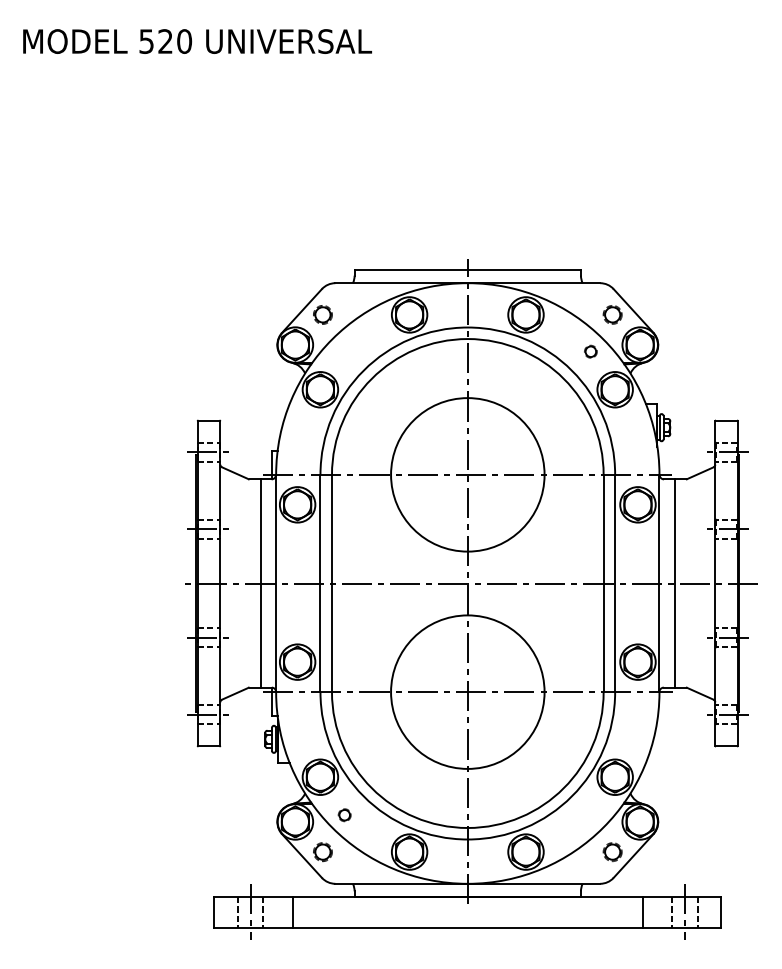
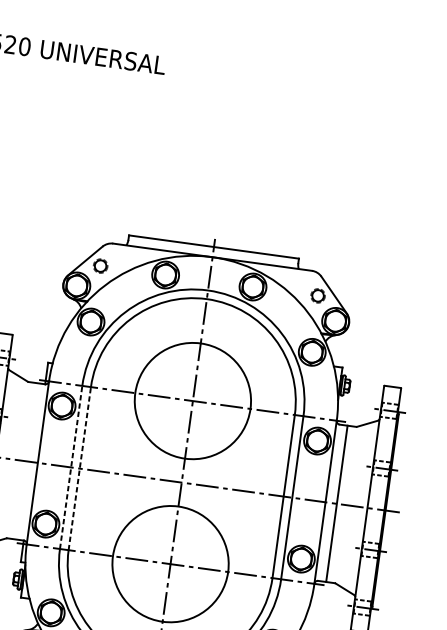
circle: (590, 351) -> (297, 321), removed
line: (261, 583) -> (26, 461), removed
line: (320, 583) -> (71, 467), solid -> dashed
line: (331, 583) -> (79, 468), solid -> dashed

